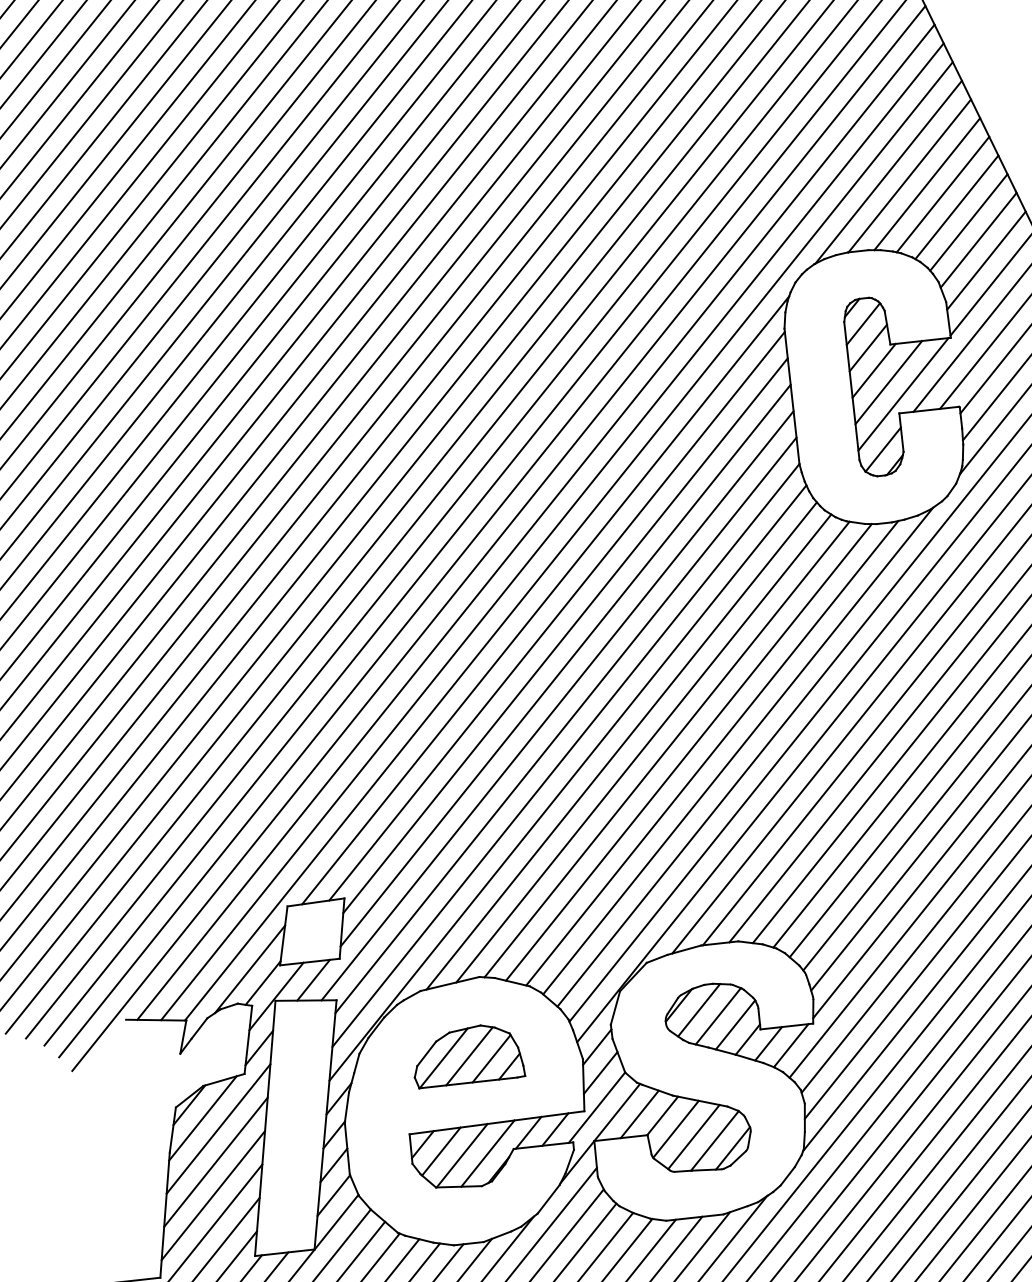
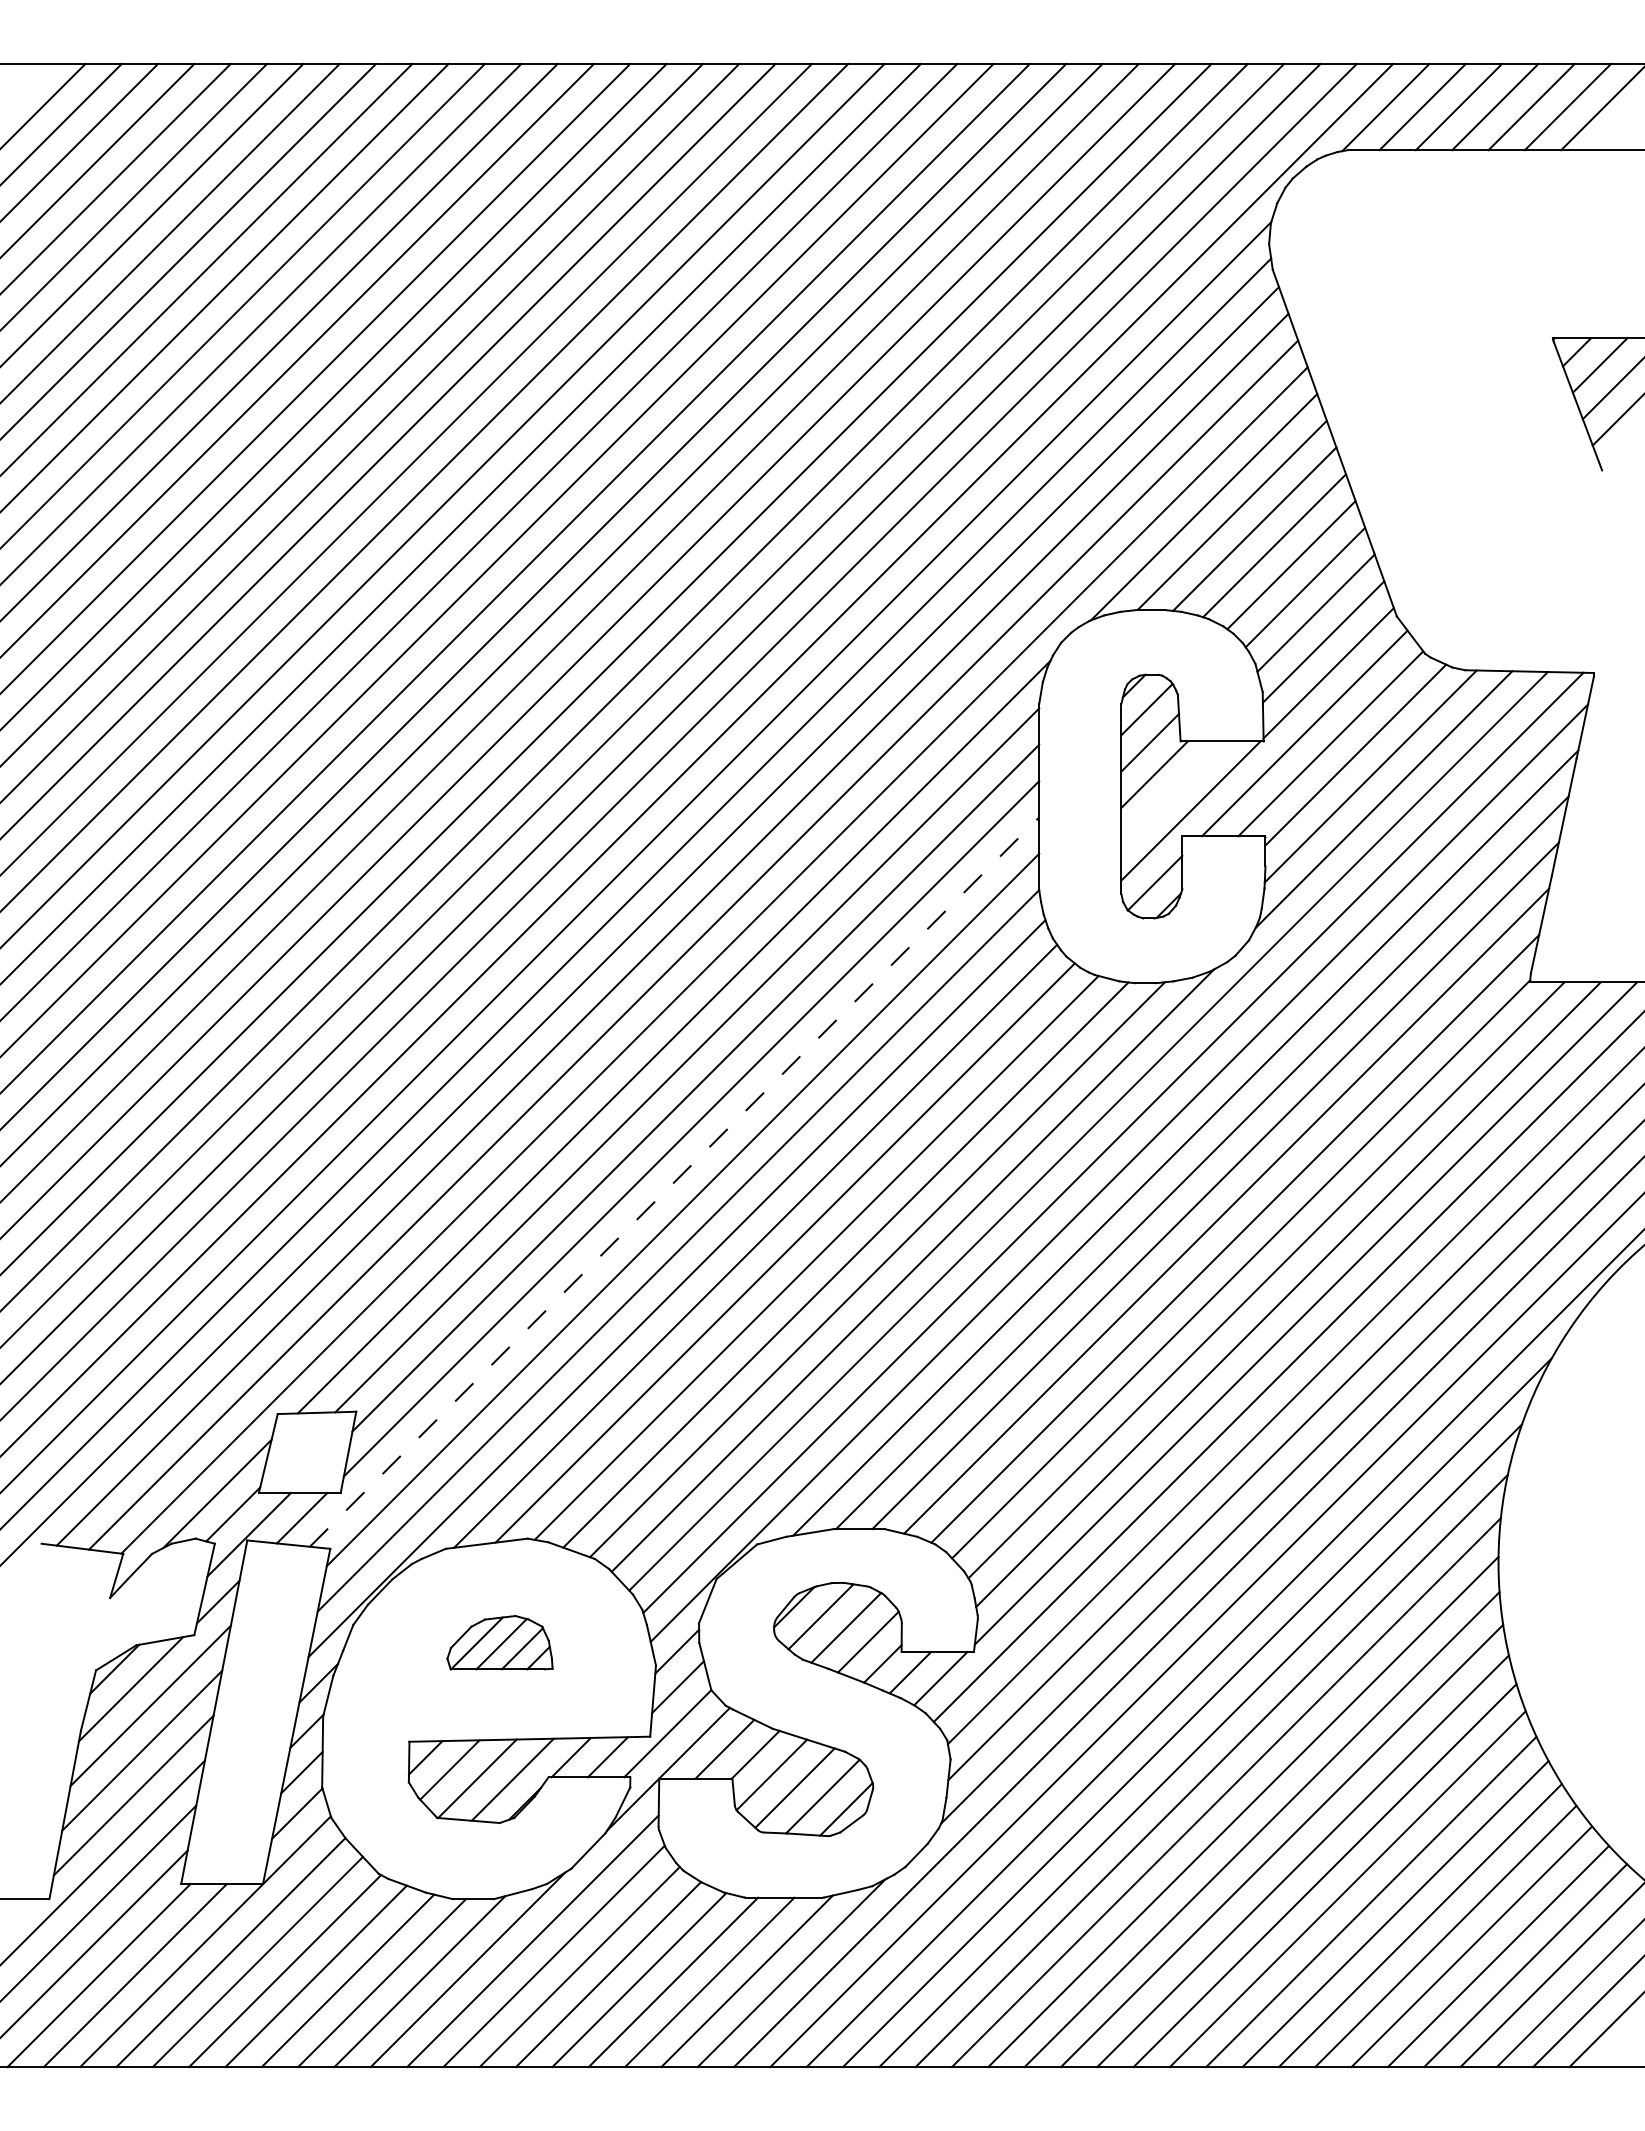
line: (888, 382) -> (1172, 792), removed
line: (557, 706) -> (674, 1182), solid -> dashed
part: (467, 1054) -> (499, 1642), size x0.7

